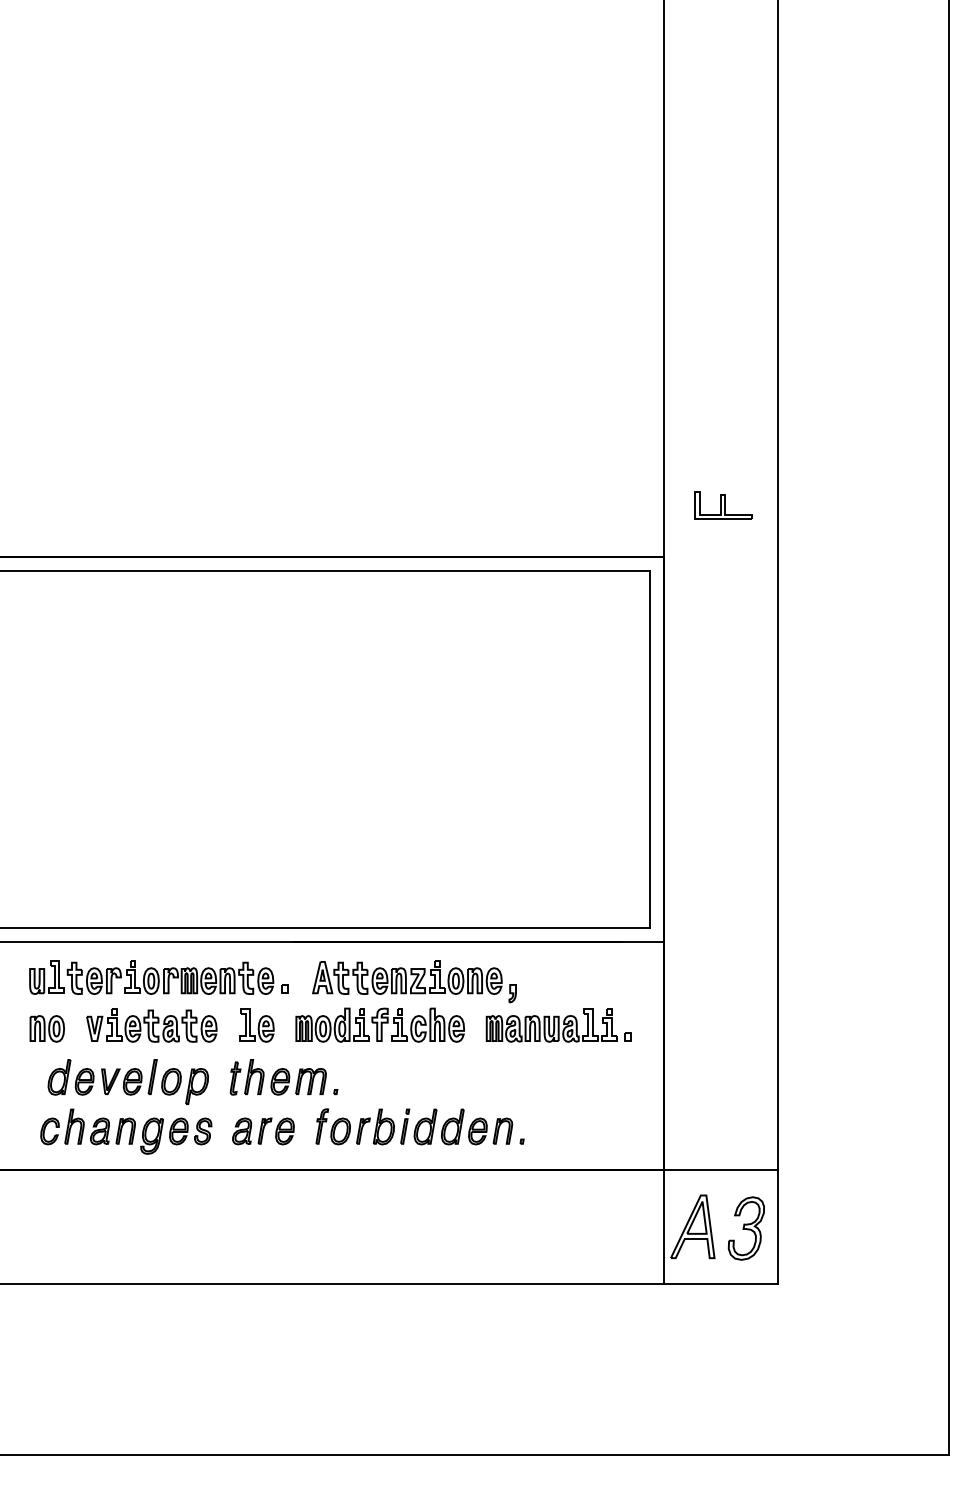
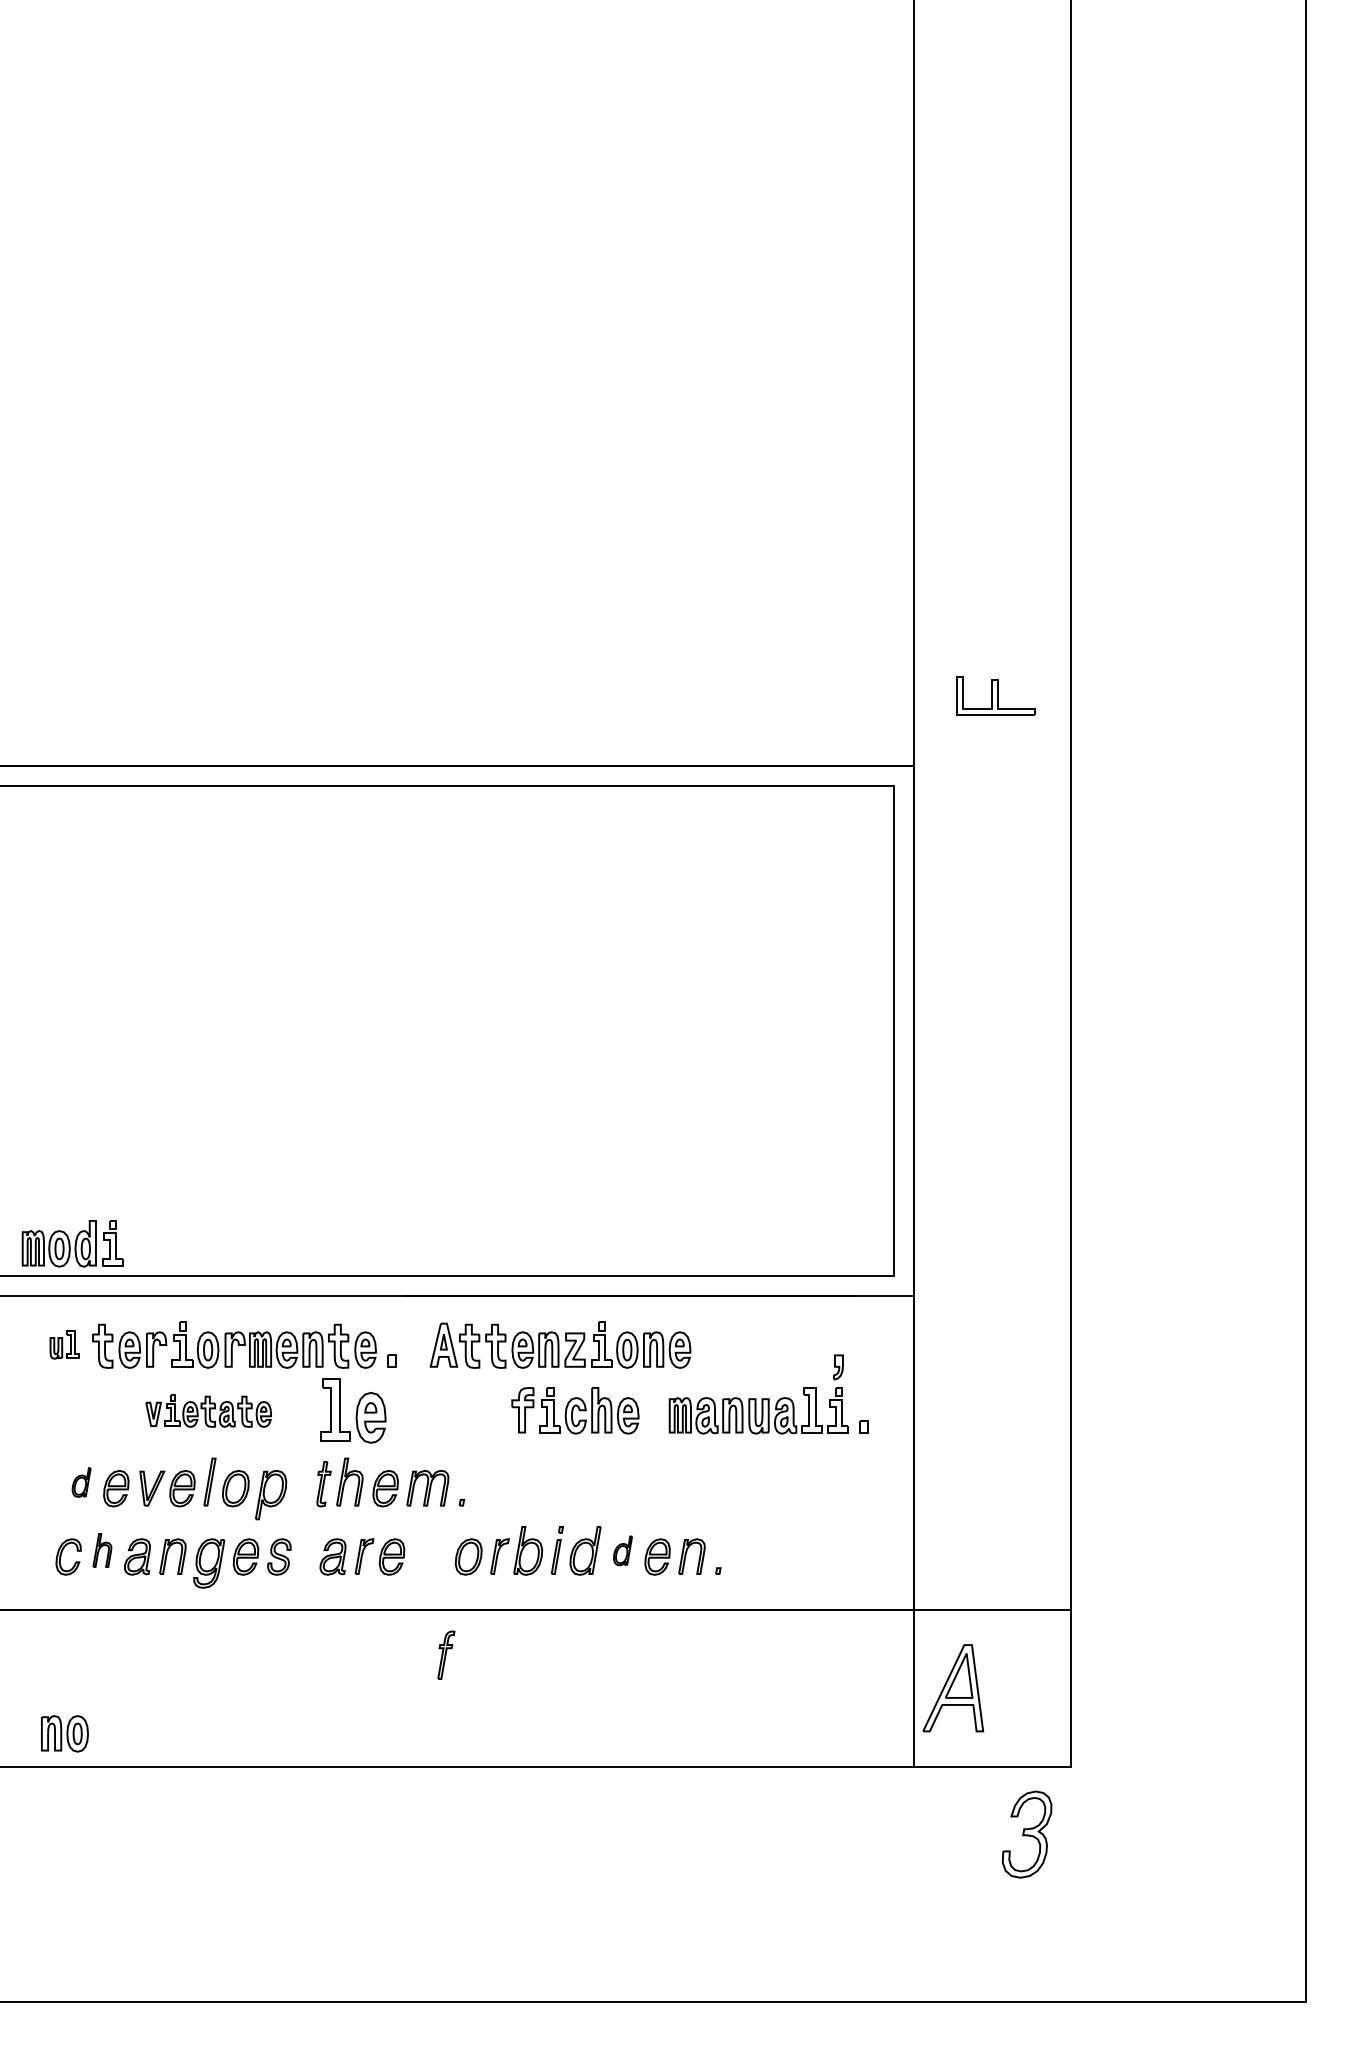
part: (47, 977) -> (64, 1344), size x0.6
part: (512, 993) -> (838, 1367), moved
part: (151, 1025) -> (208, 1410), size x0.7
part: (256, 1025) -> (353, 1410), size x1.4
part: (332, 1025) -> (72, 1243), moved
part: (47, 1028) -> (64, 1733), moved
part: (59, 1077) -> (81, 1482), size x0.6
part: (74, 1126) -> (102, 1550), size x0.7
part: (322, 1126) -> (446, 1654), moved
part: (452, 1126) -> (622, 1550), size x0.6
part: (745, 1228) -> (1026, 1834), moved

